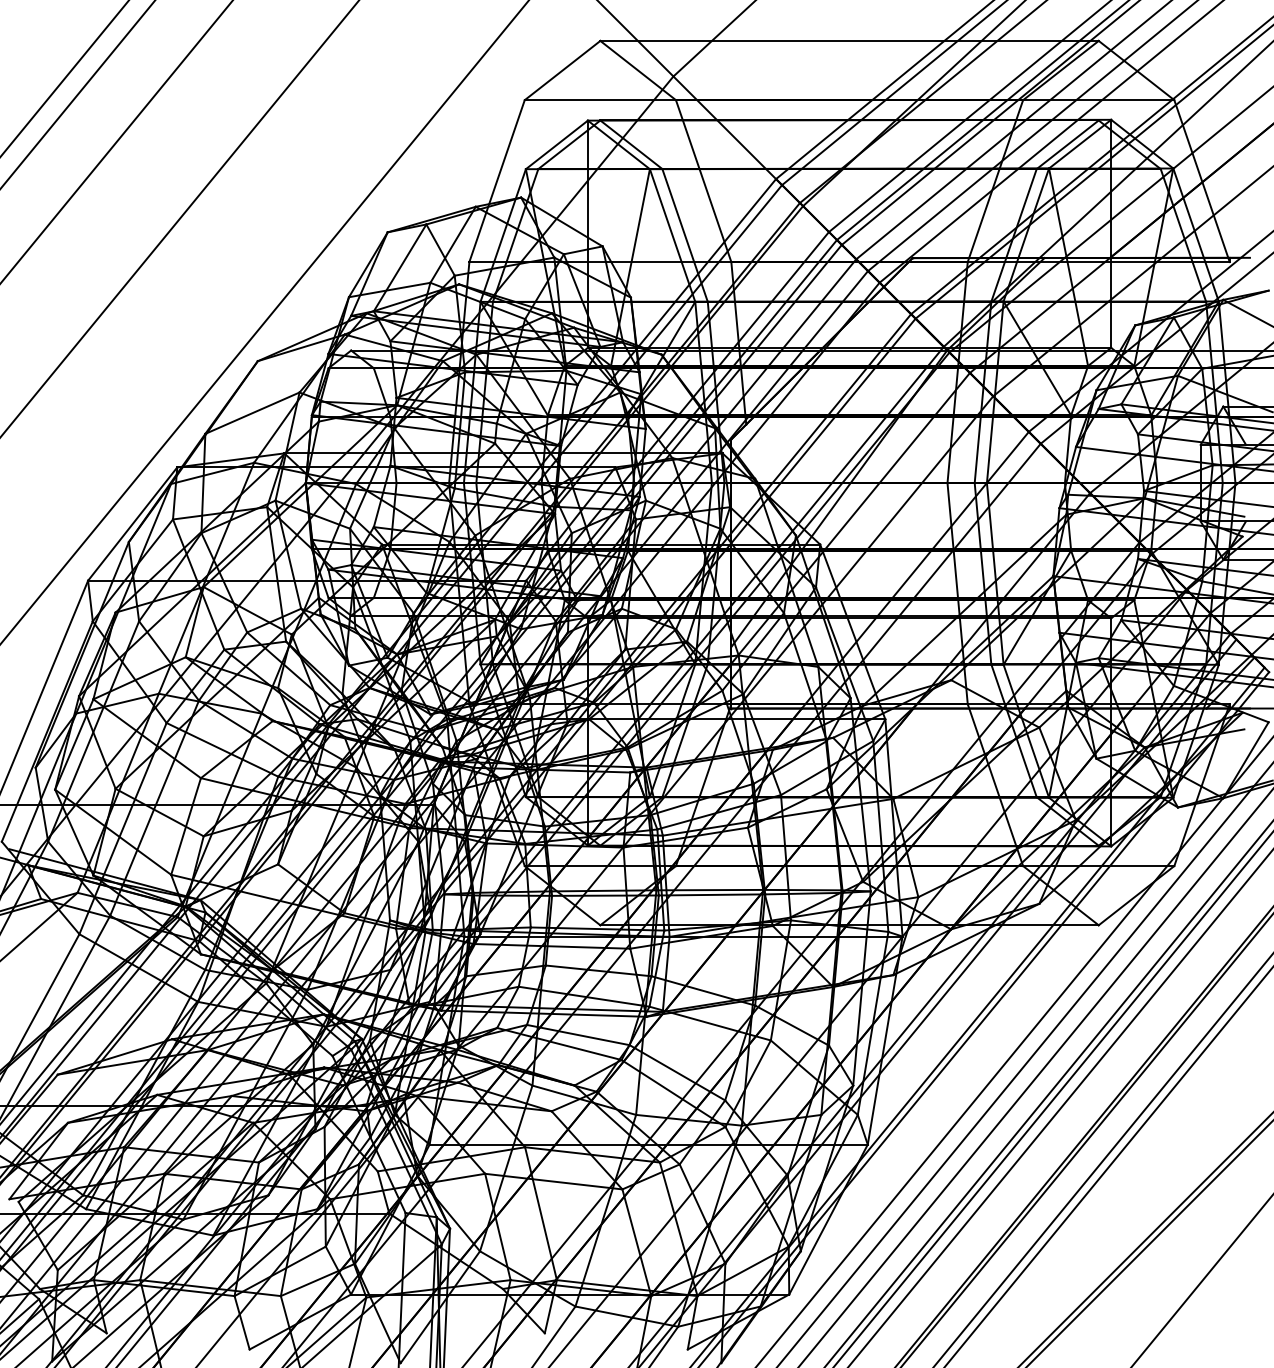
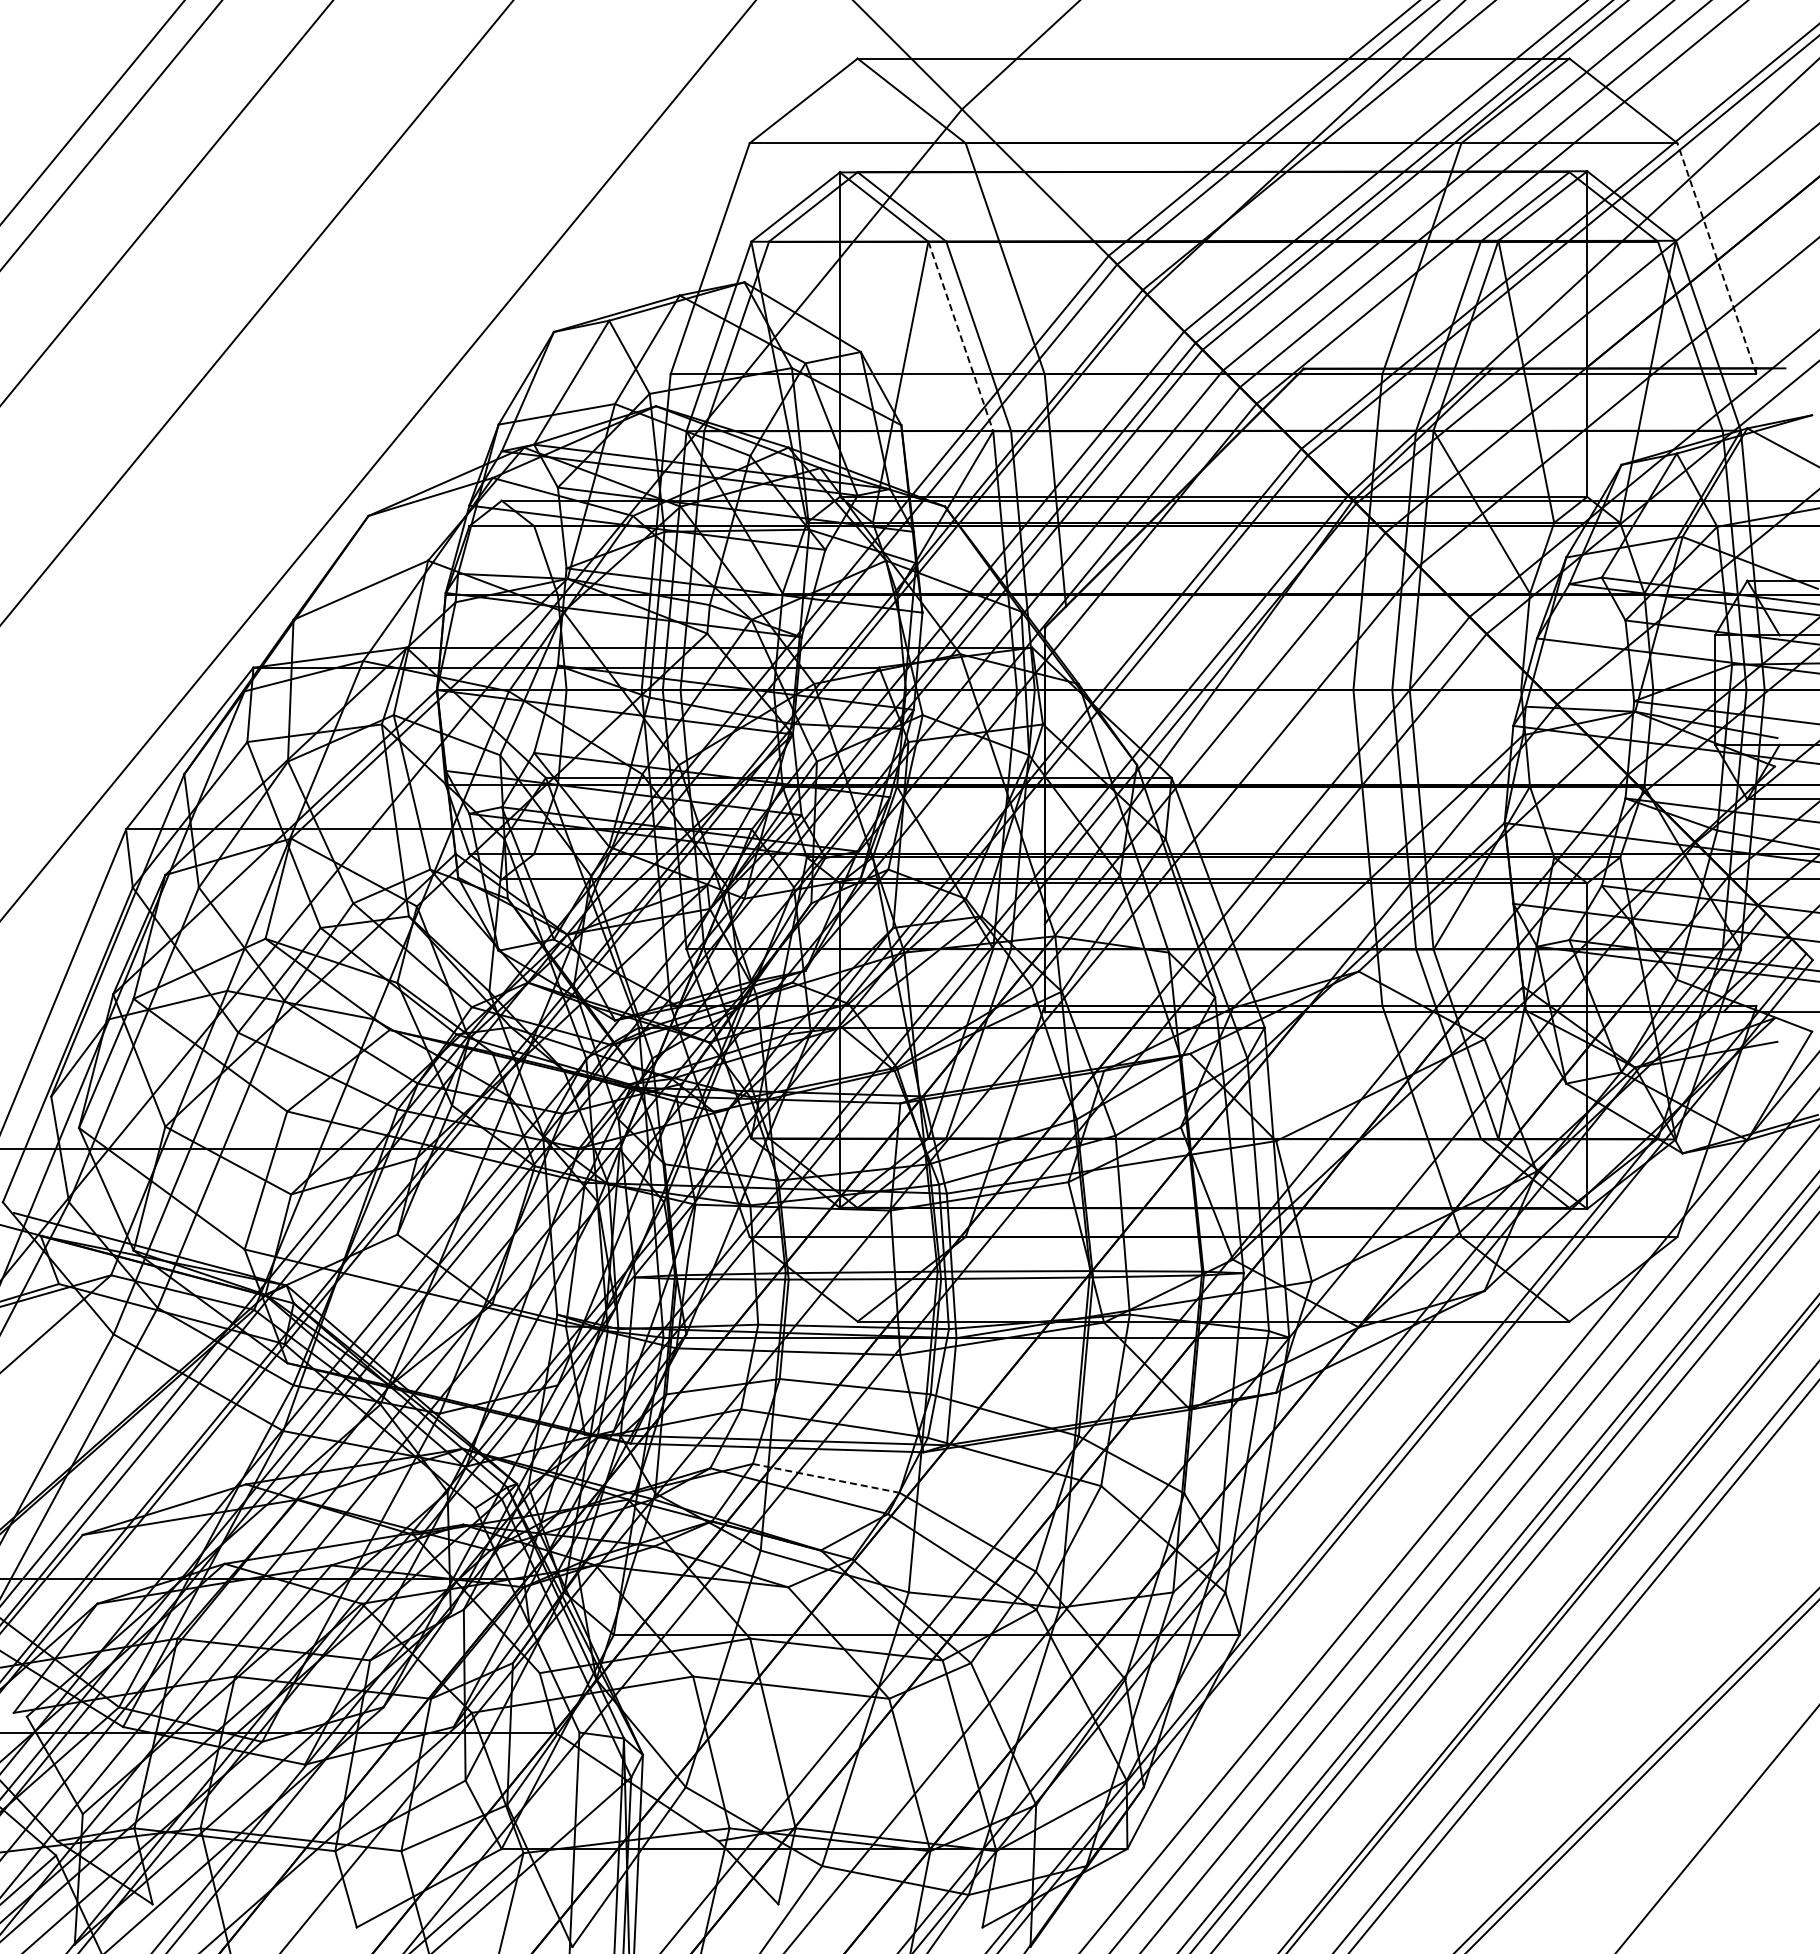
line: (1201, 180) -> (1716, 258), solid -> dashed
line: (672, 235) -> (960, 336), solid -> dashed
line: (578, 1035) -> (826, 1478), solid -> dashed

